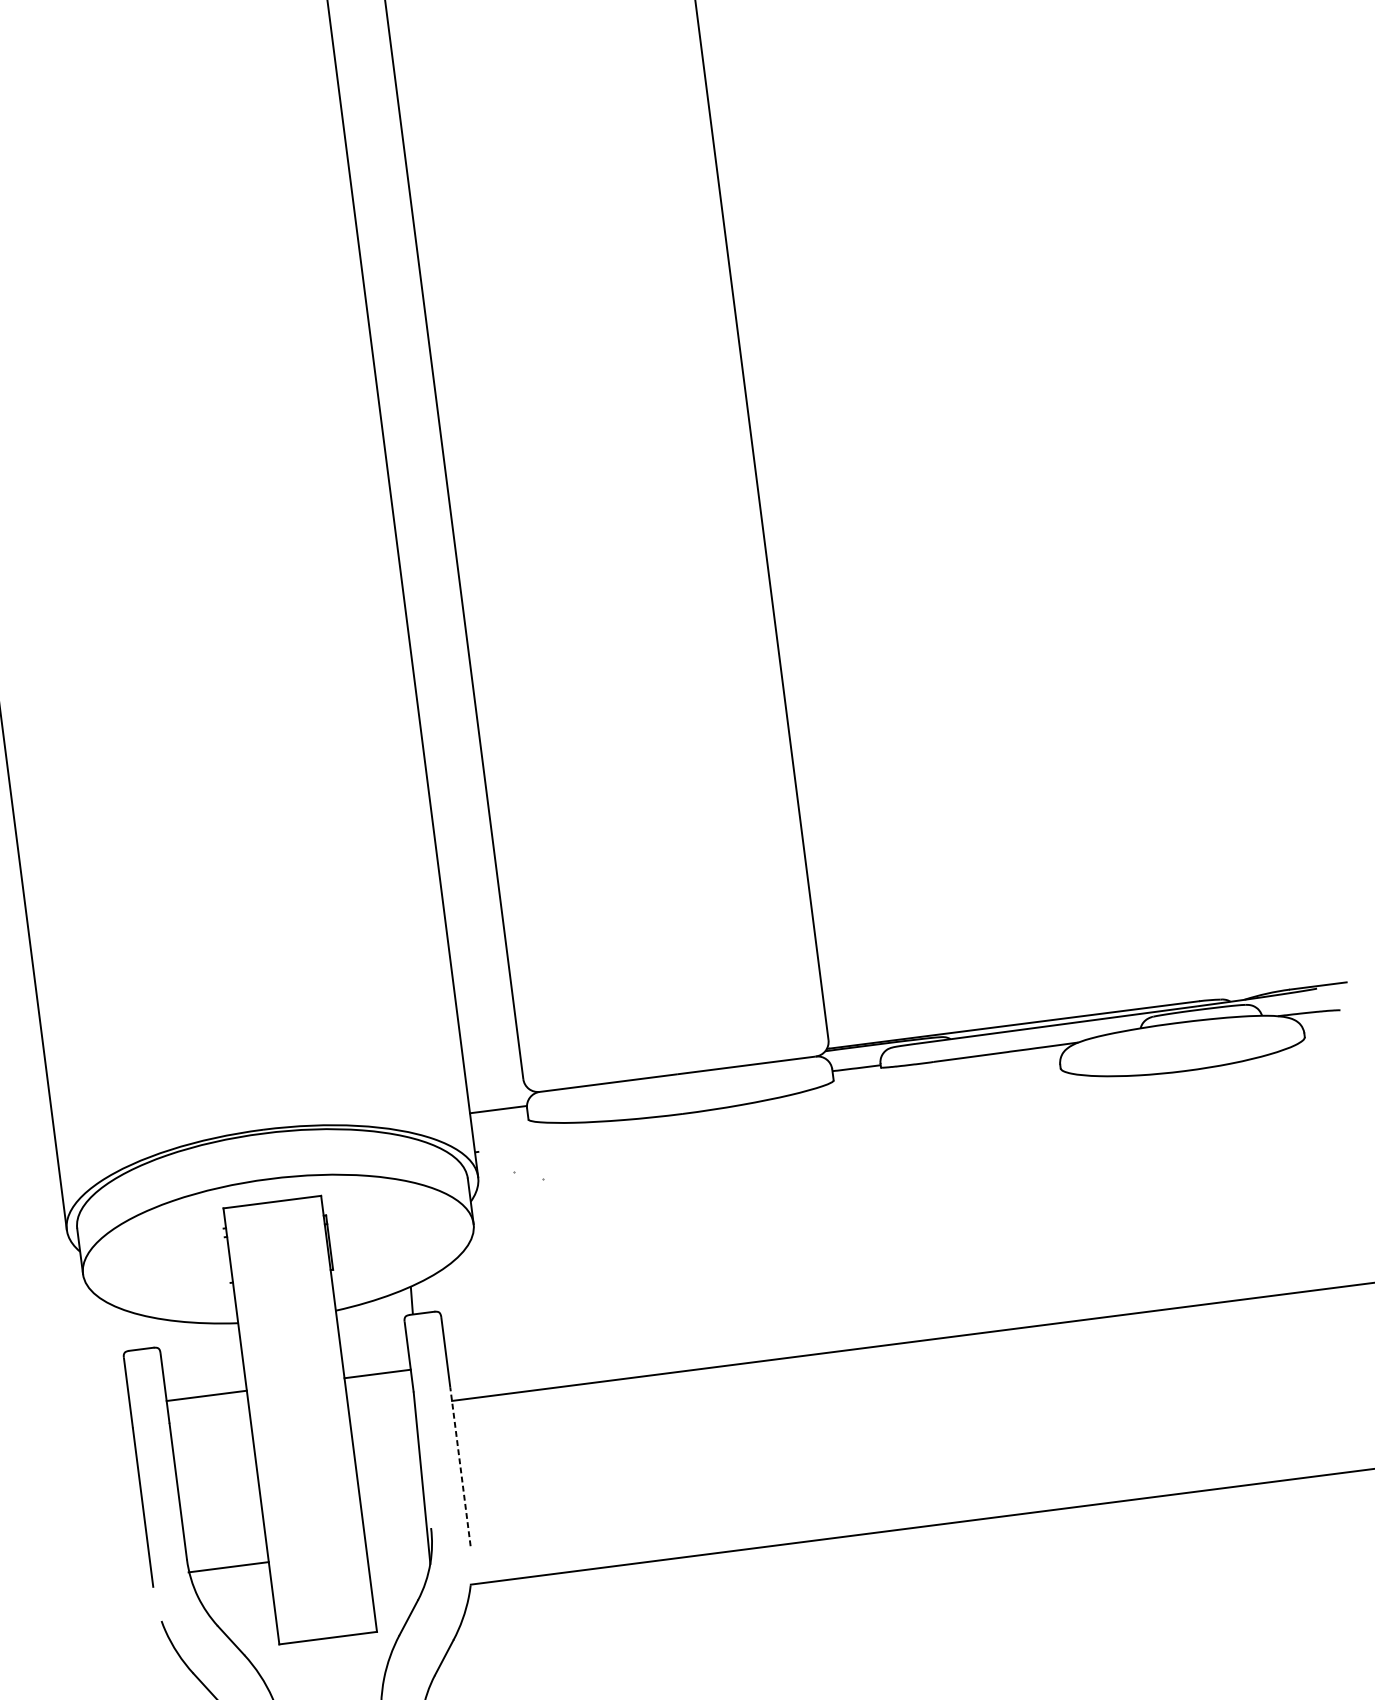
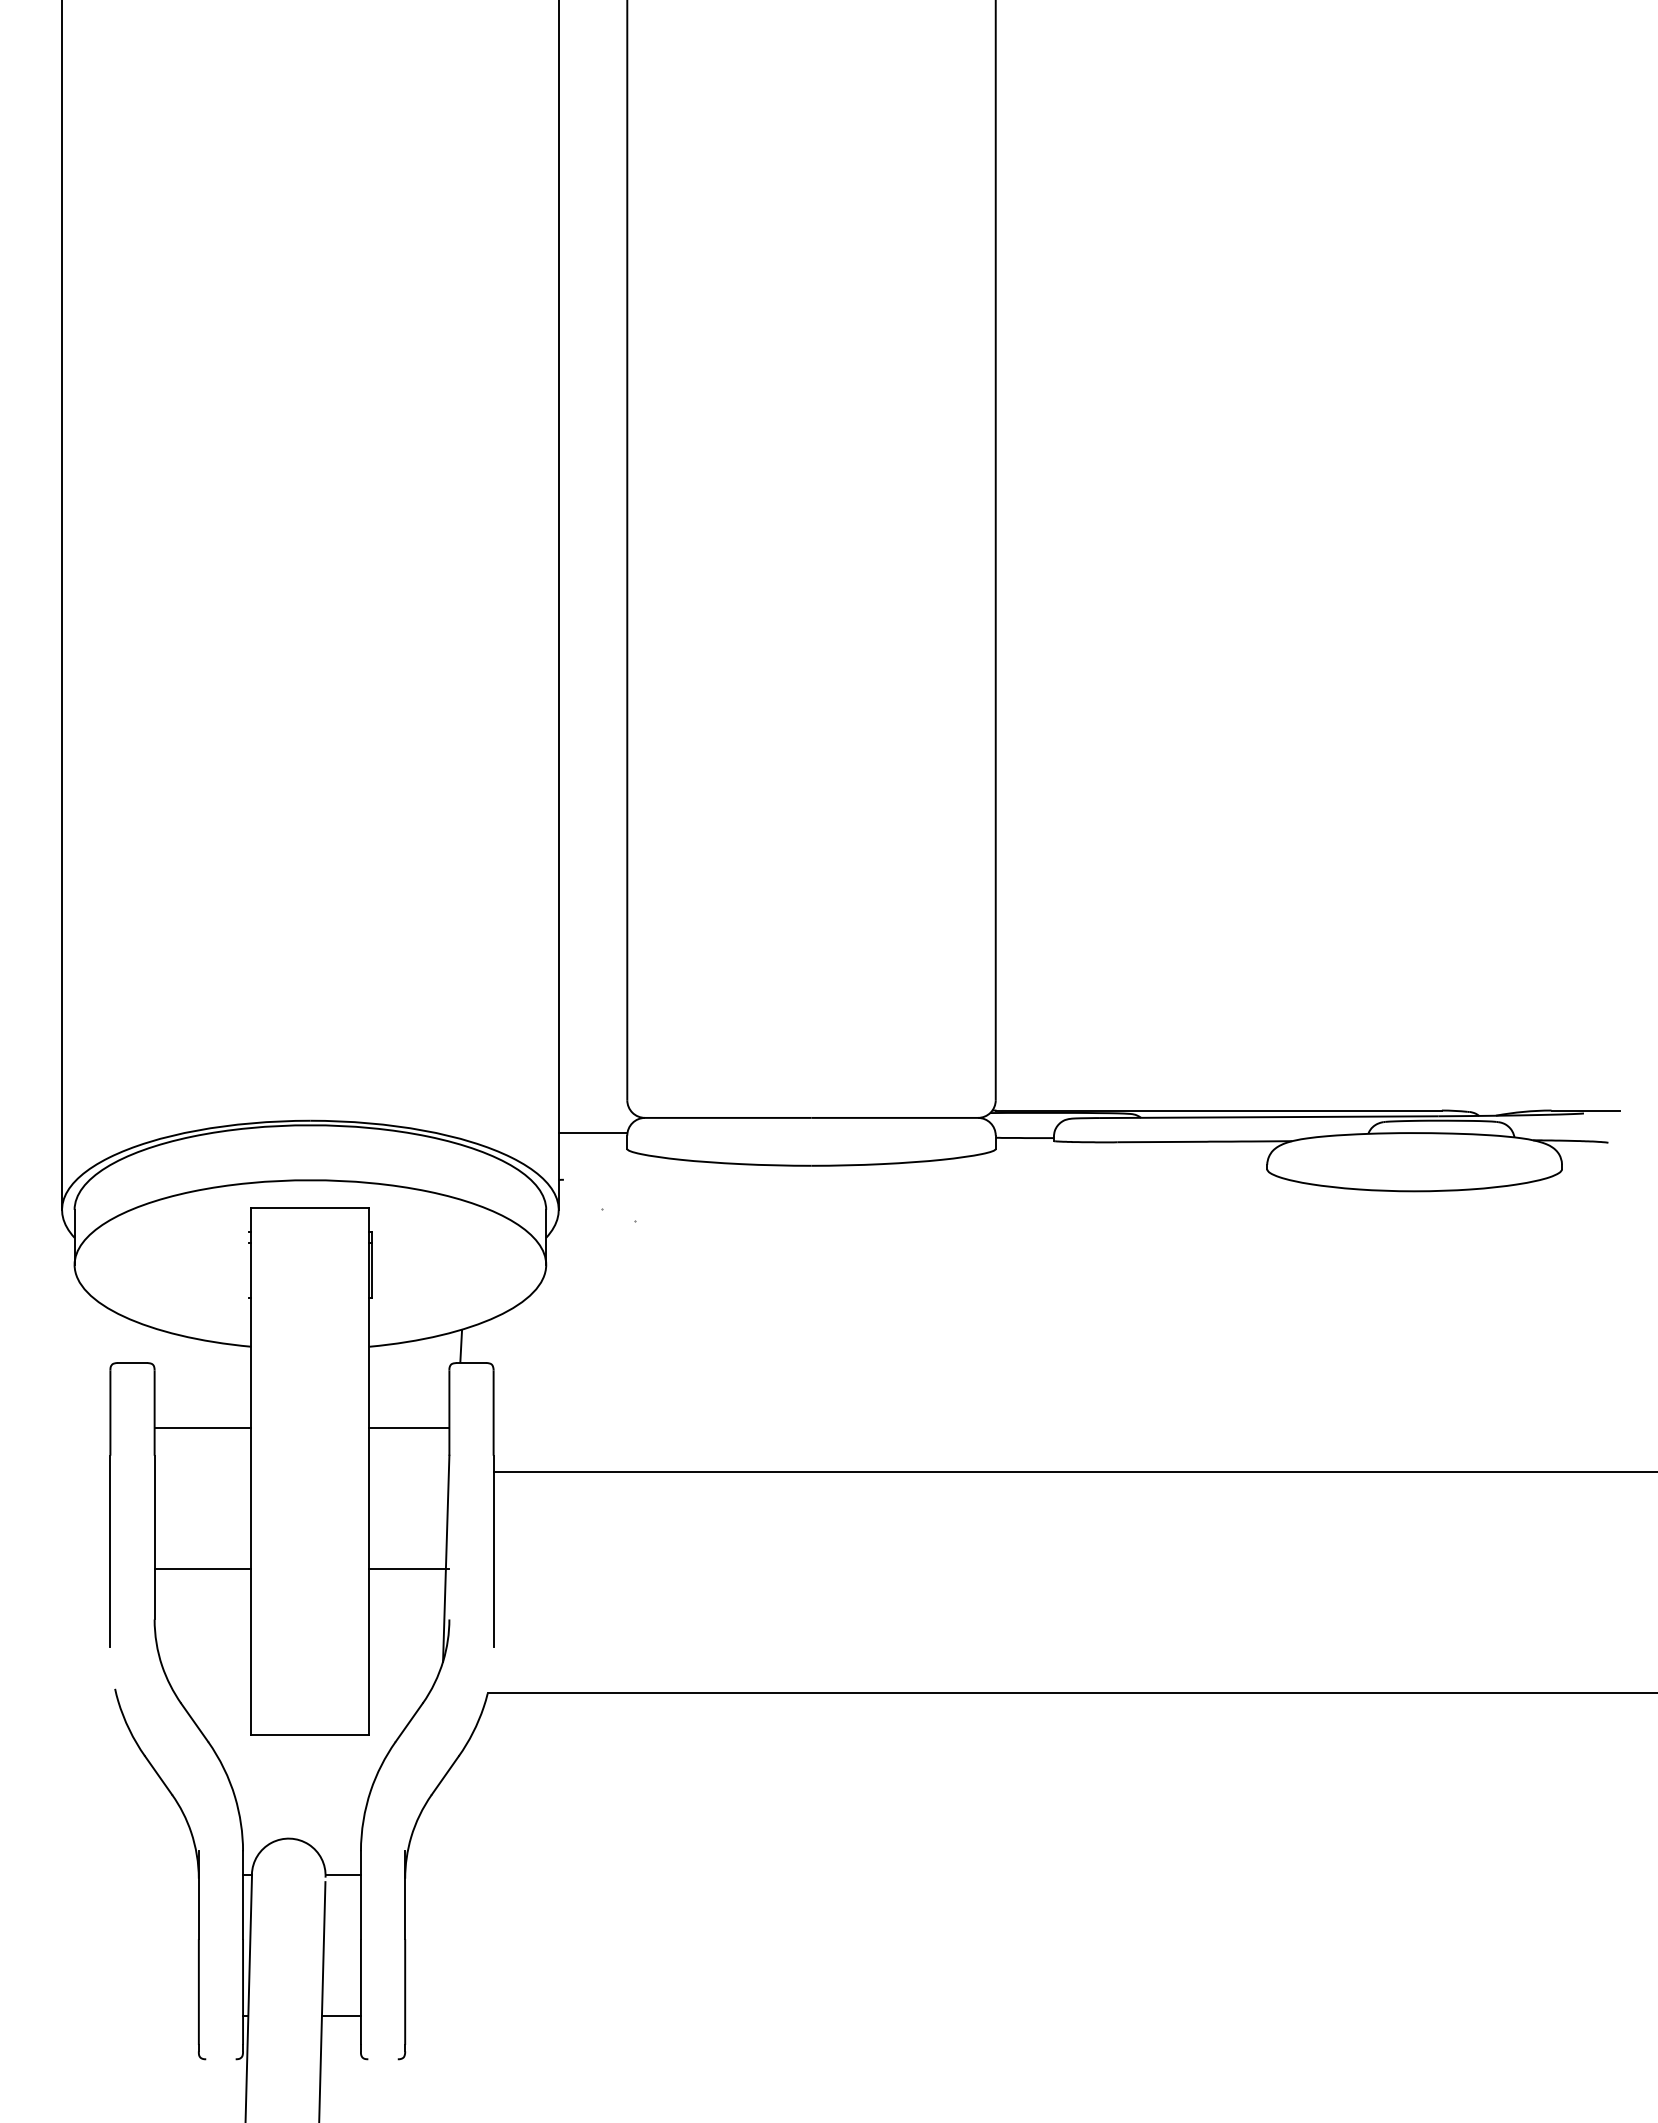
line: (460, 1467) -> (493, 1551), dashed -> solid
line: (392, 1490) -> (409, 1569), added
line: (228, 1567) -> (202, 1569), moved

